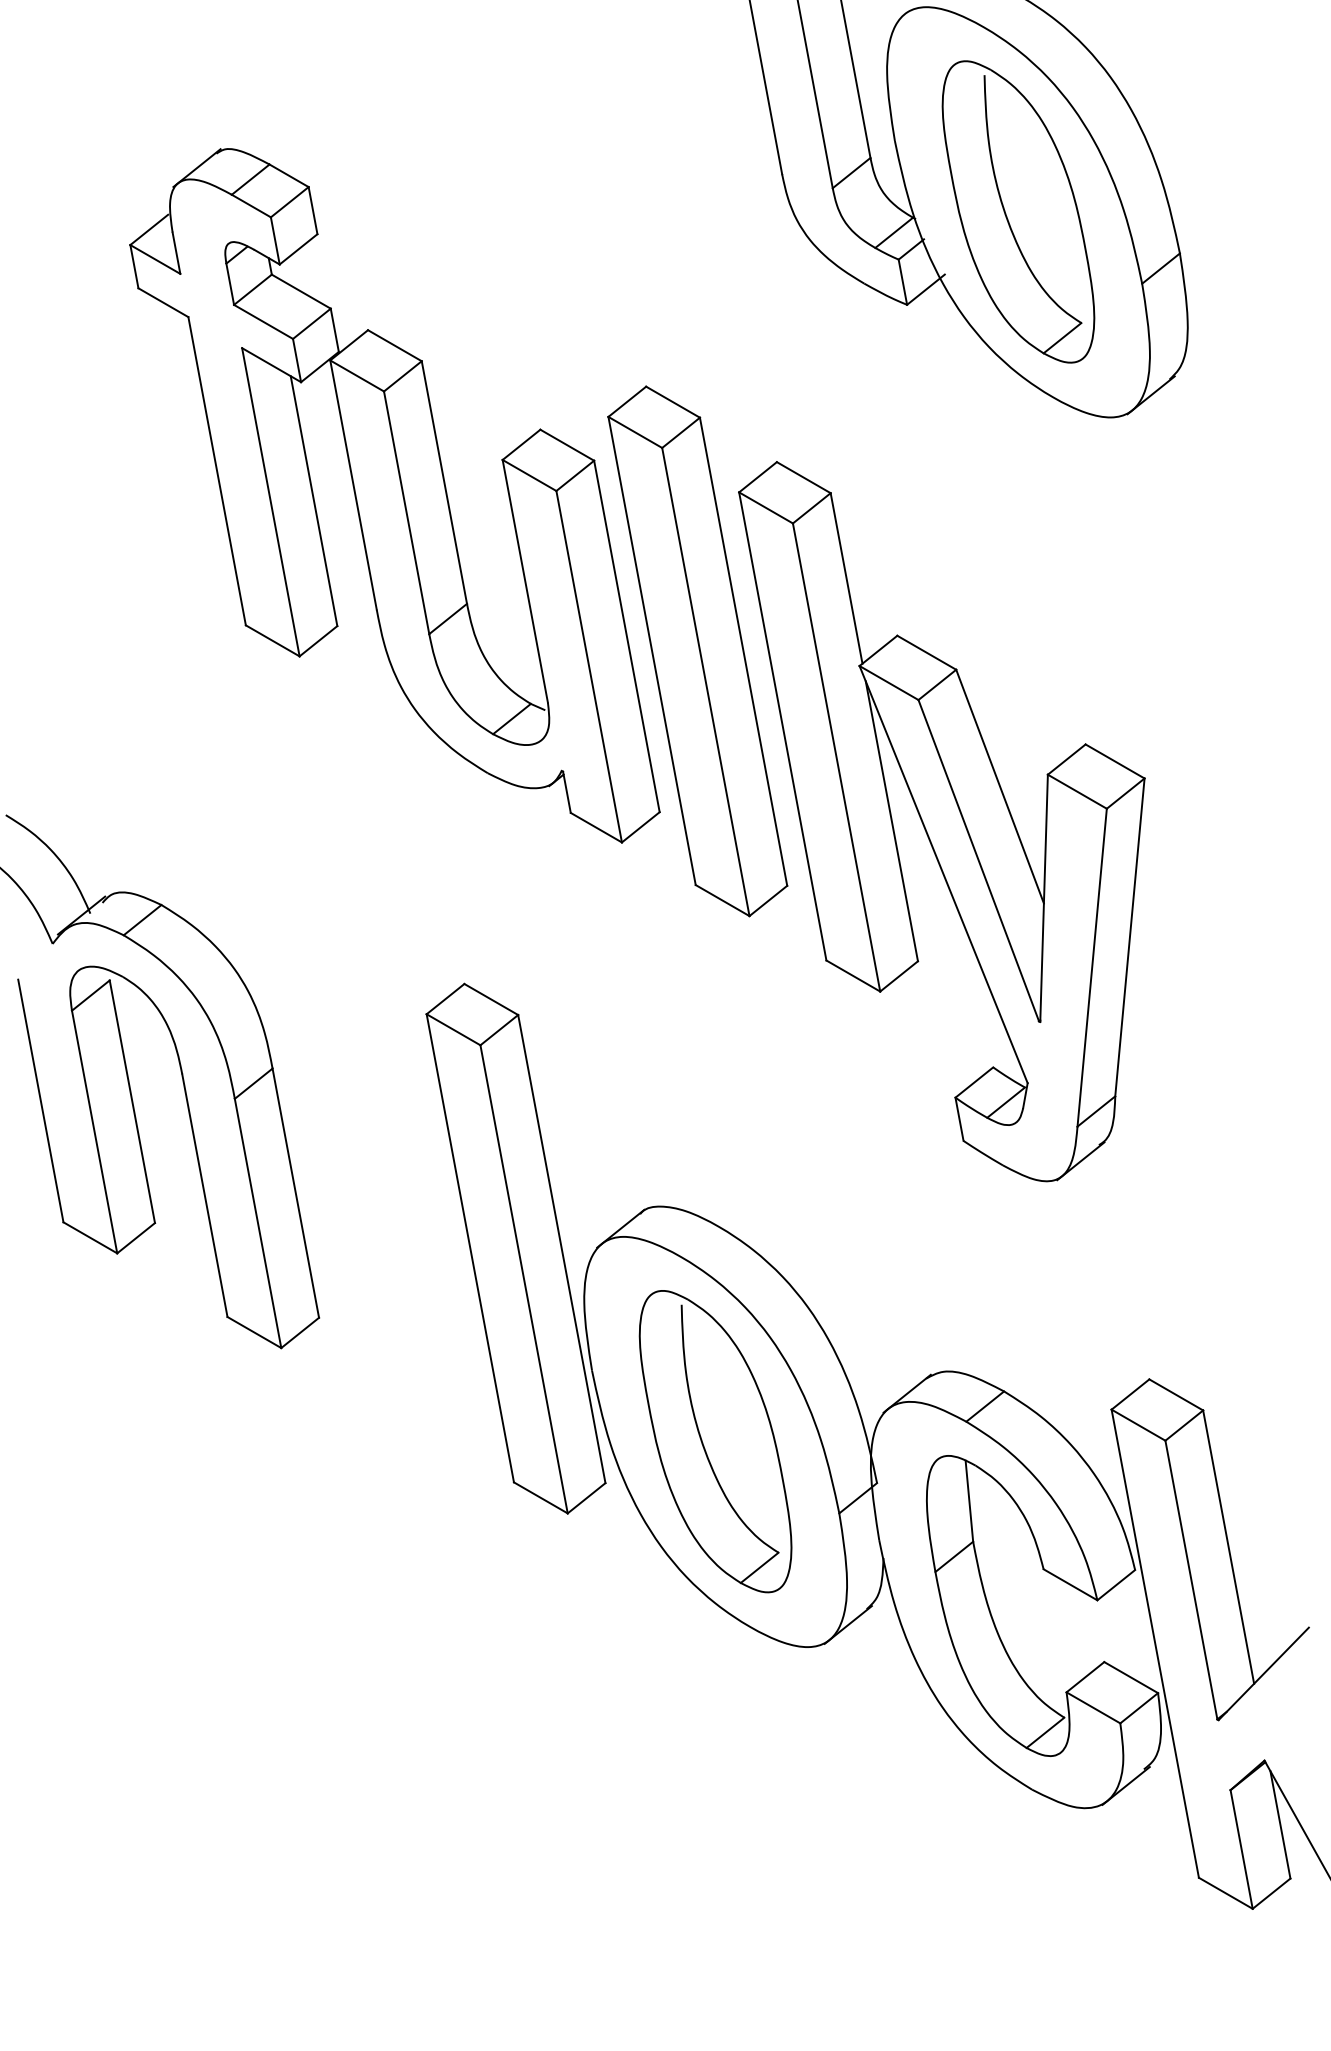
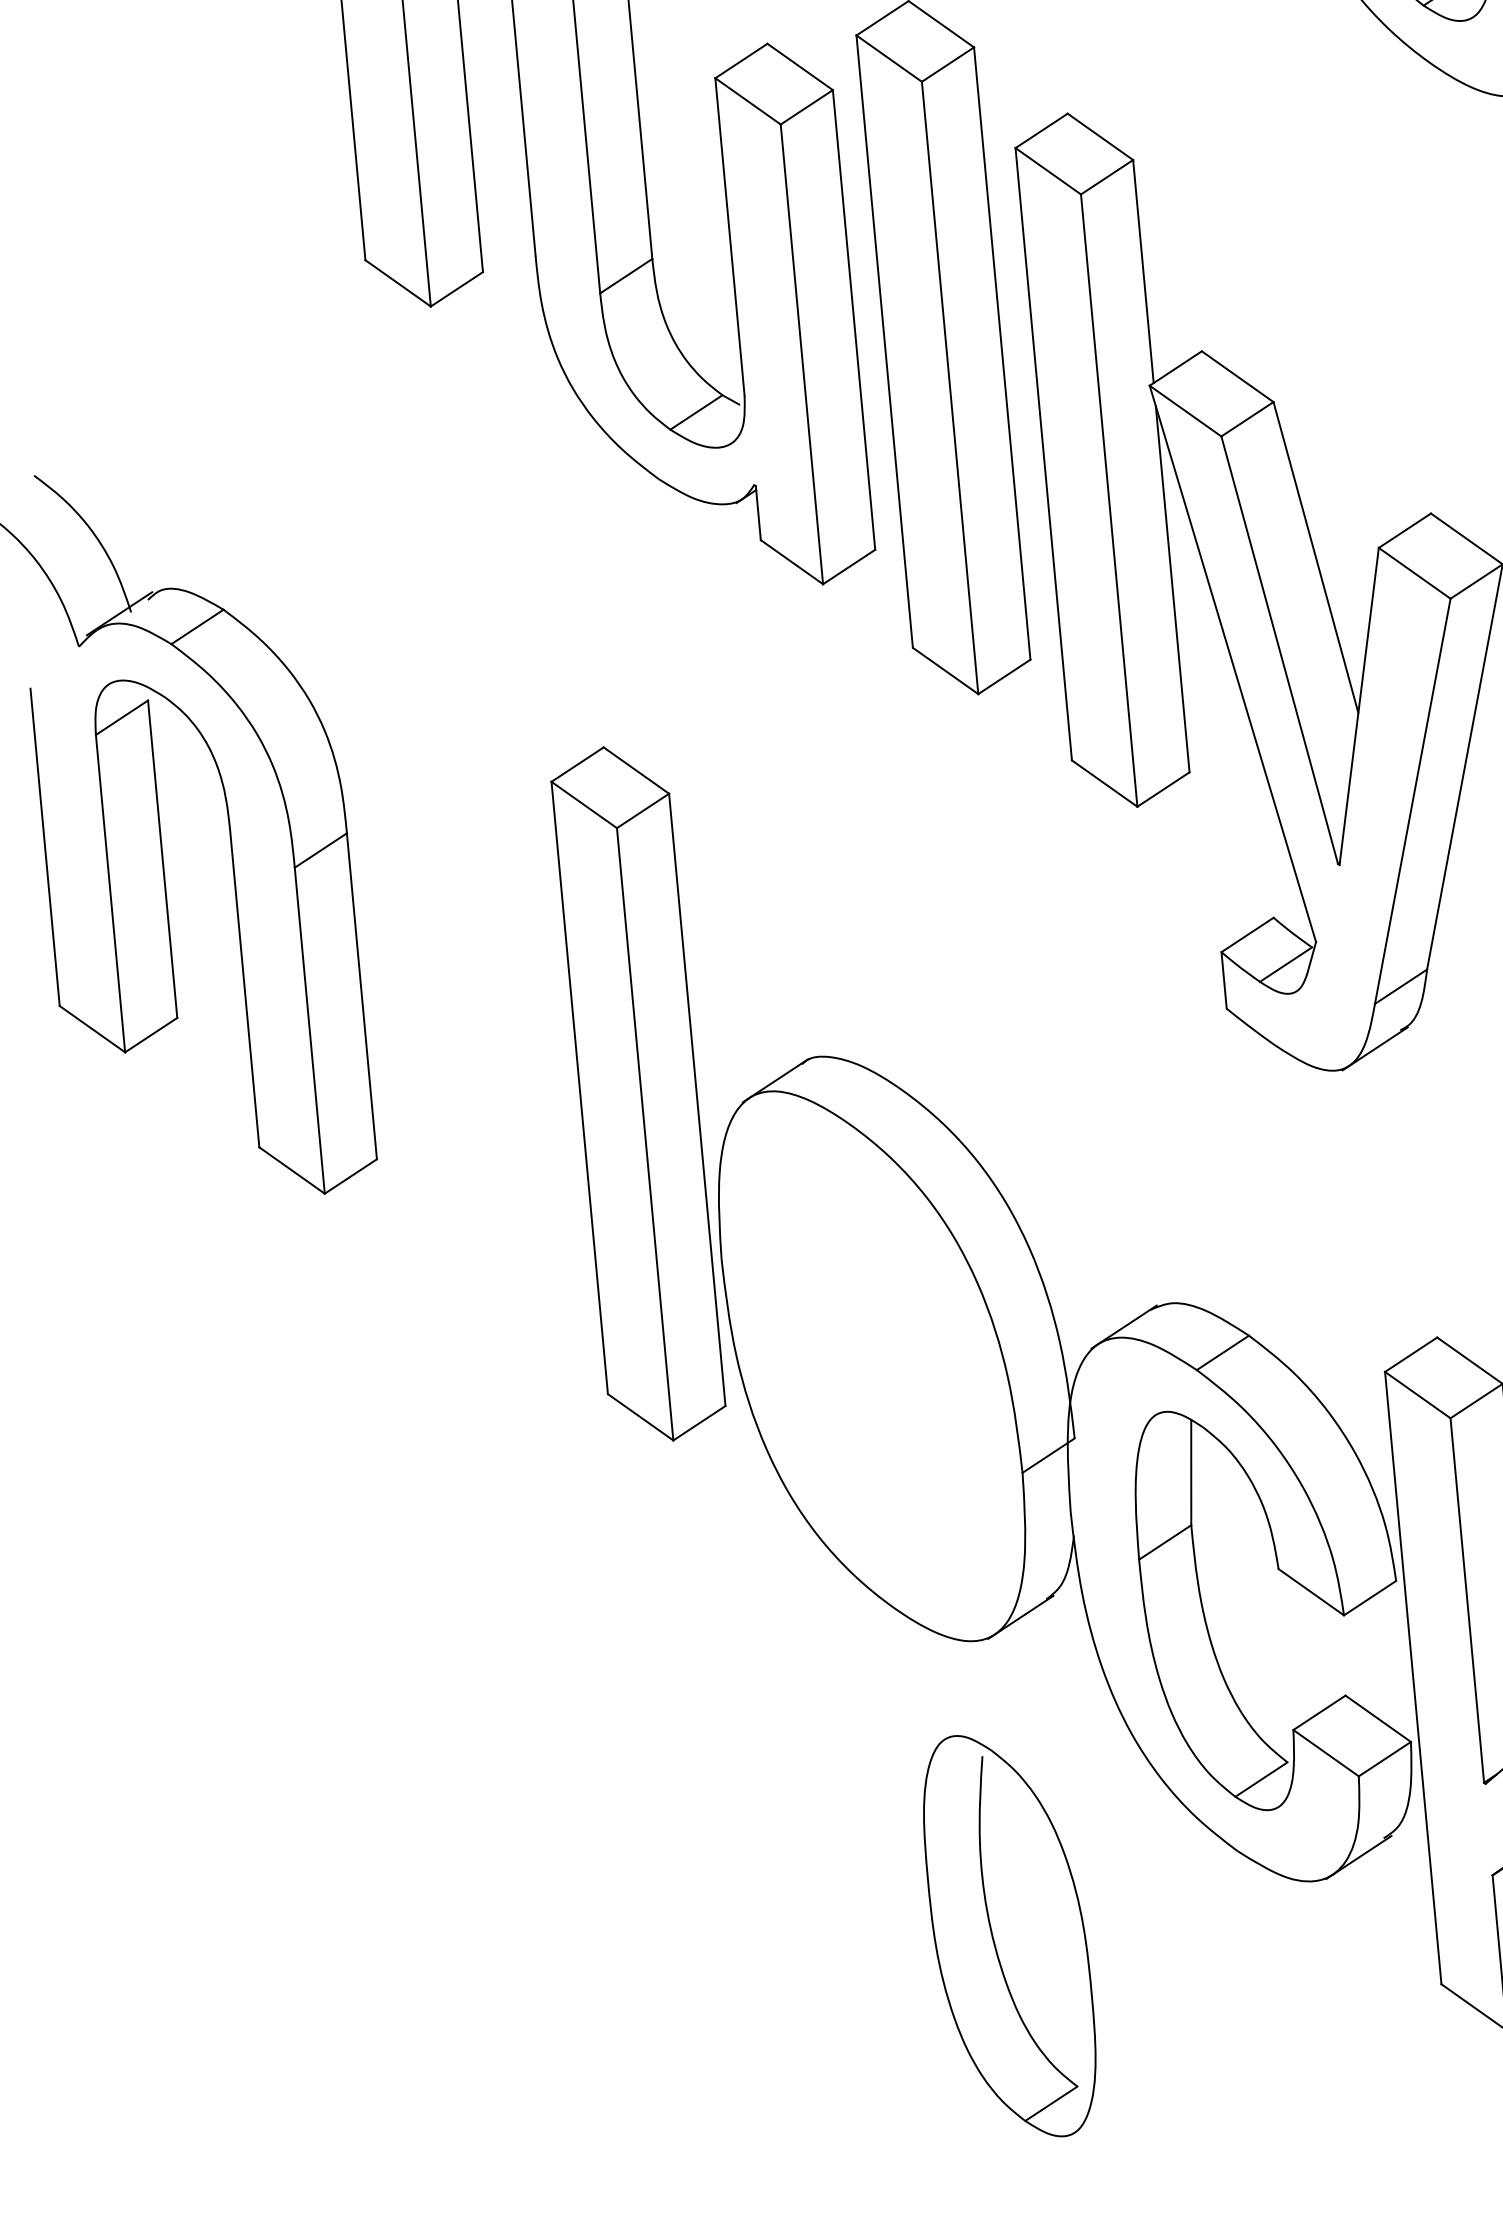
part: (715, 1441) -> (1009, 1936), moved

